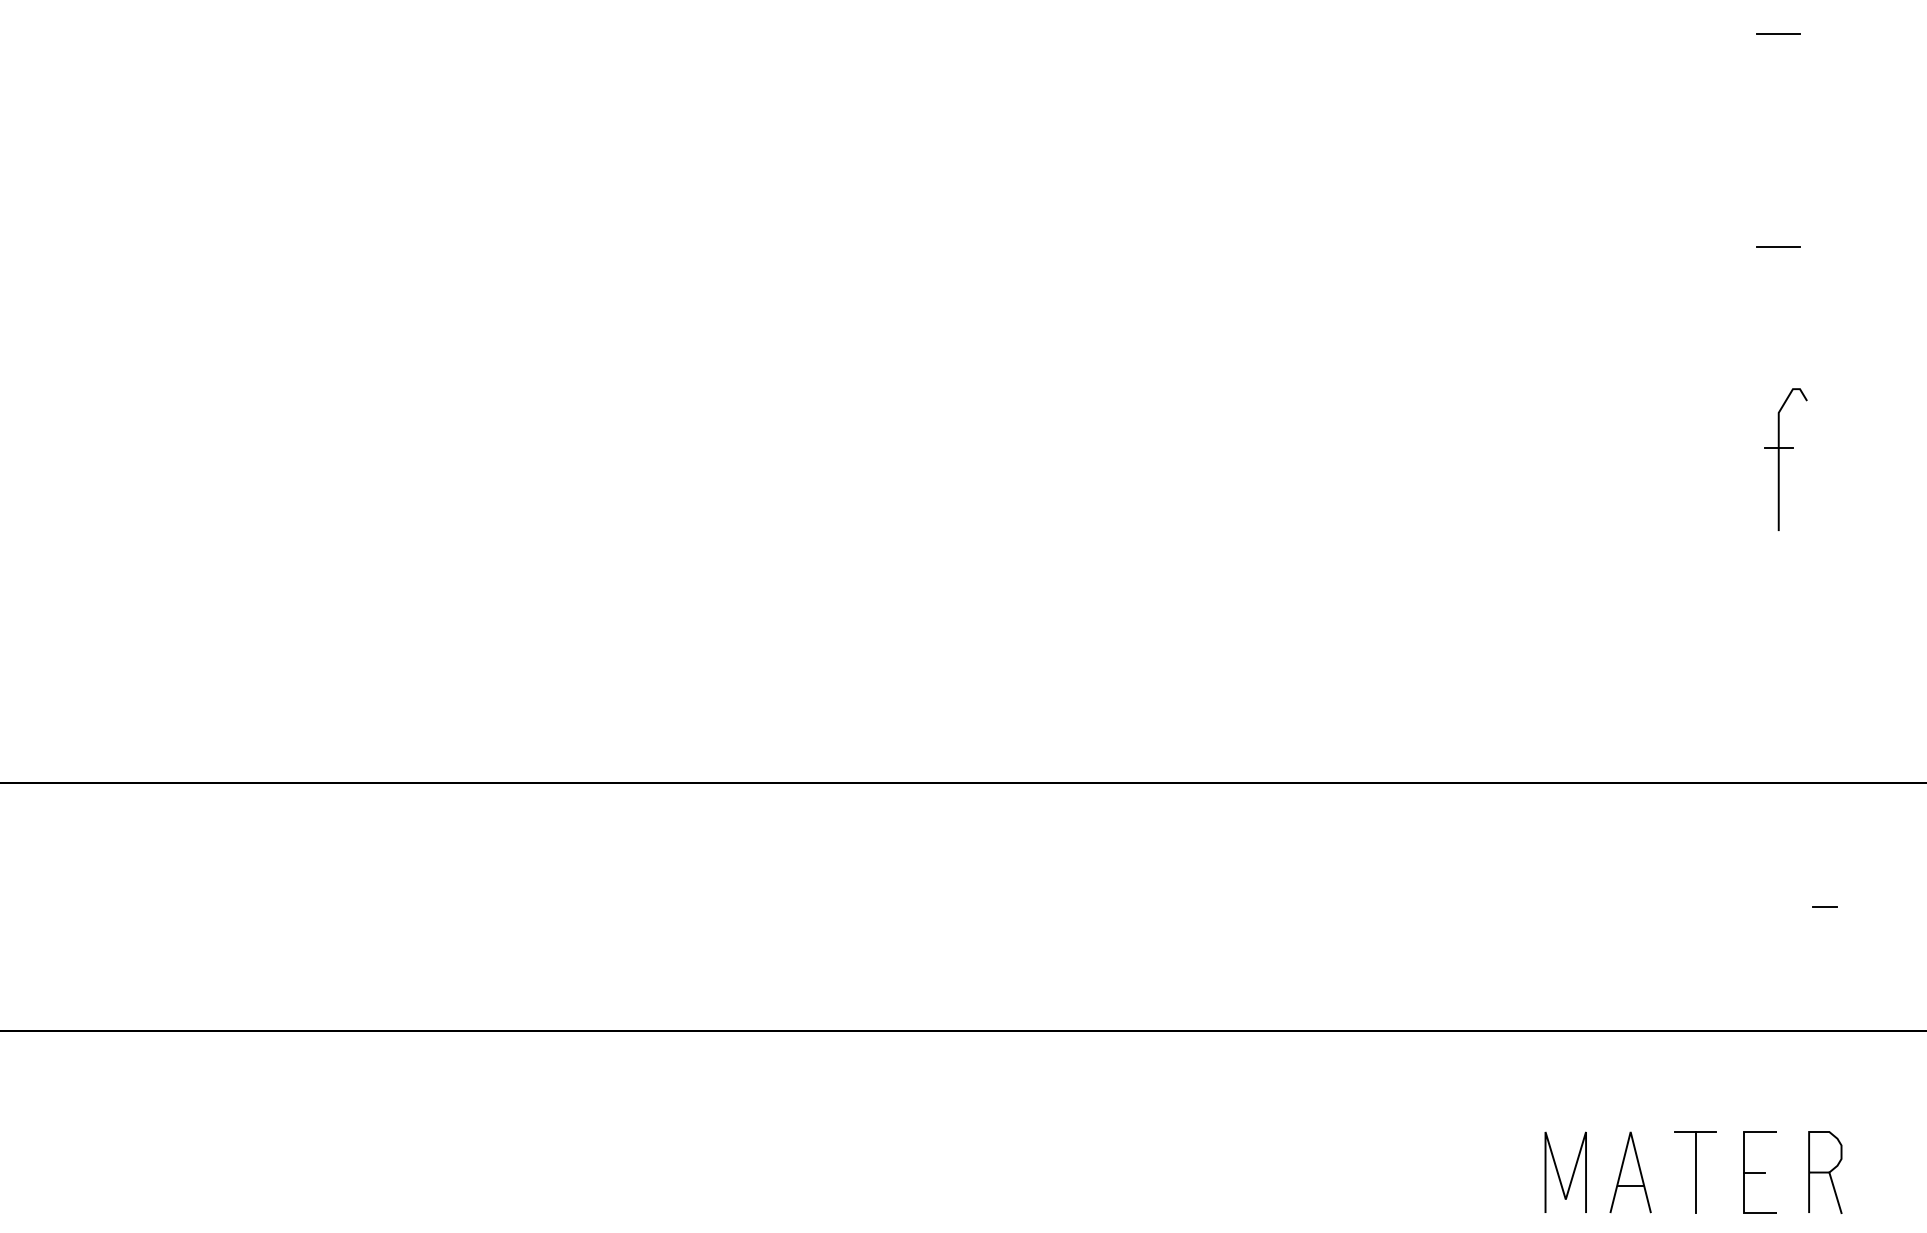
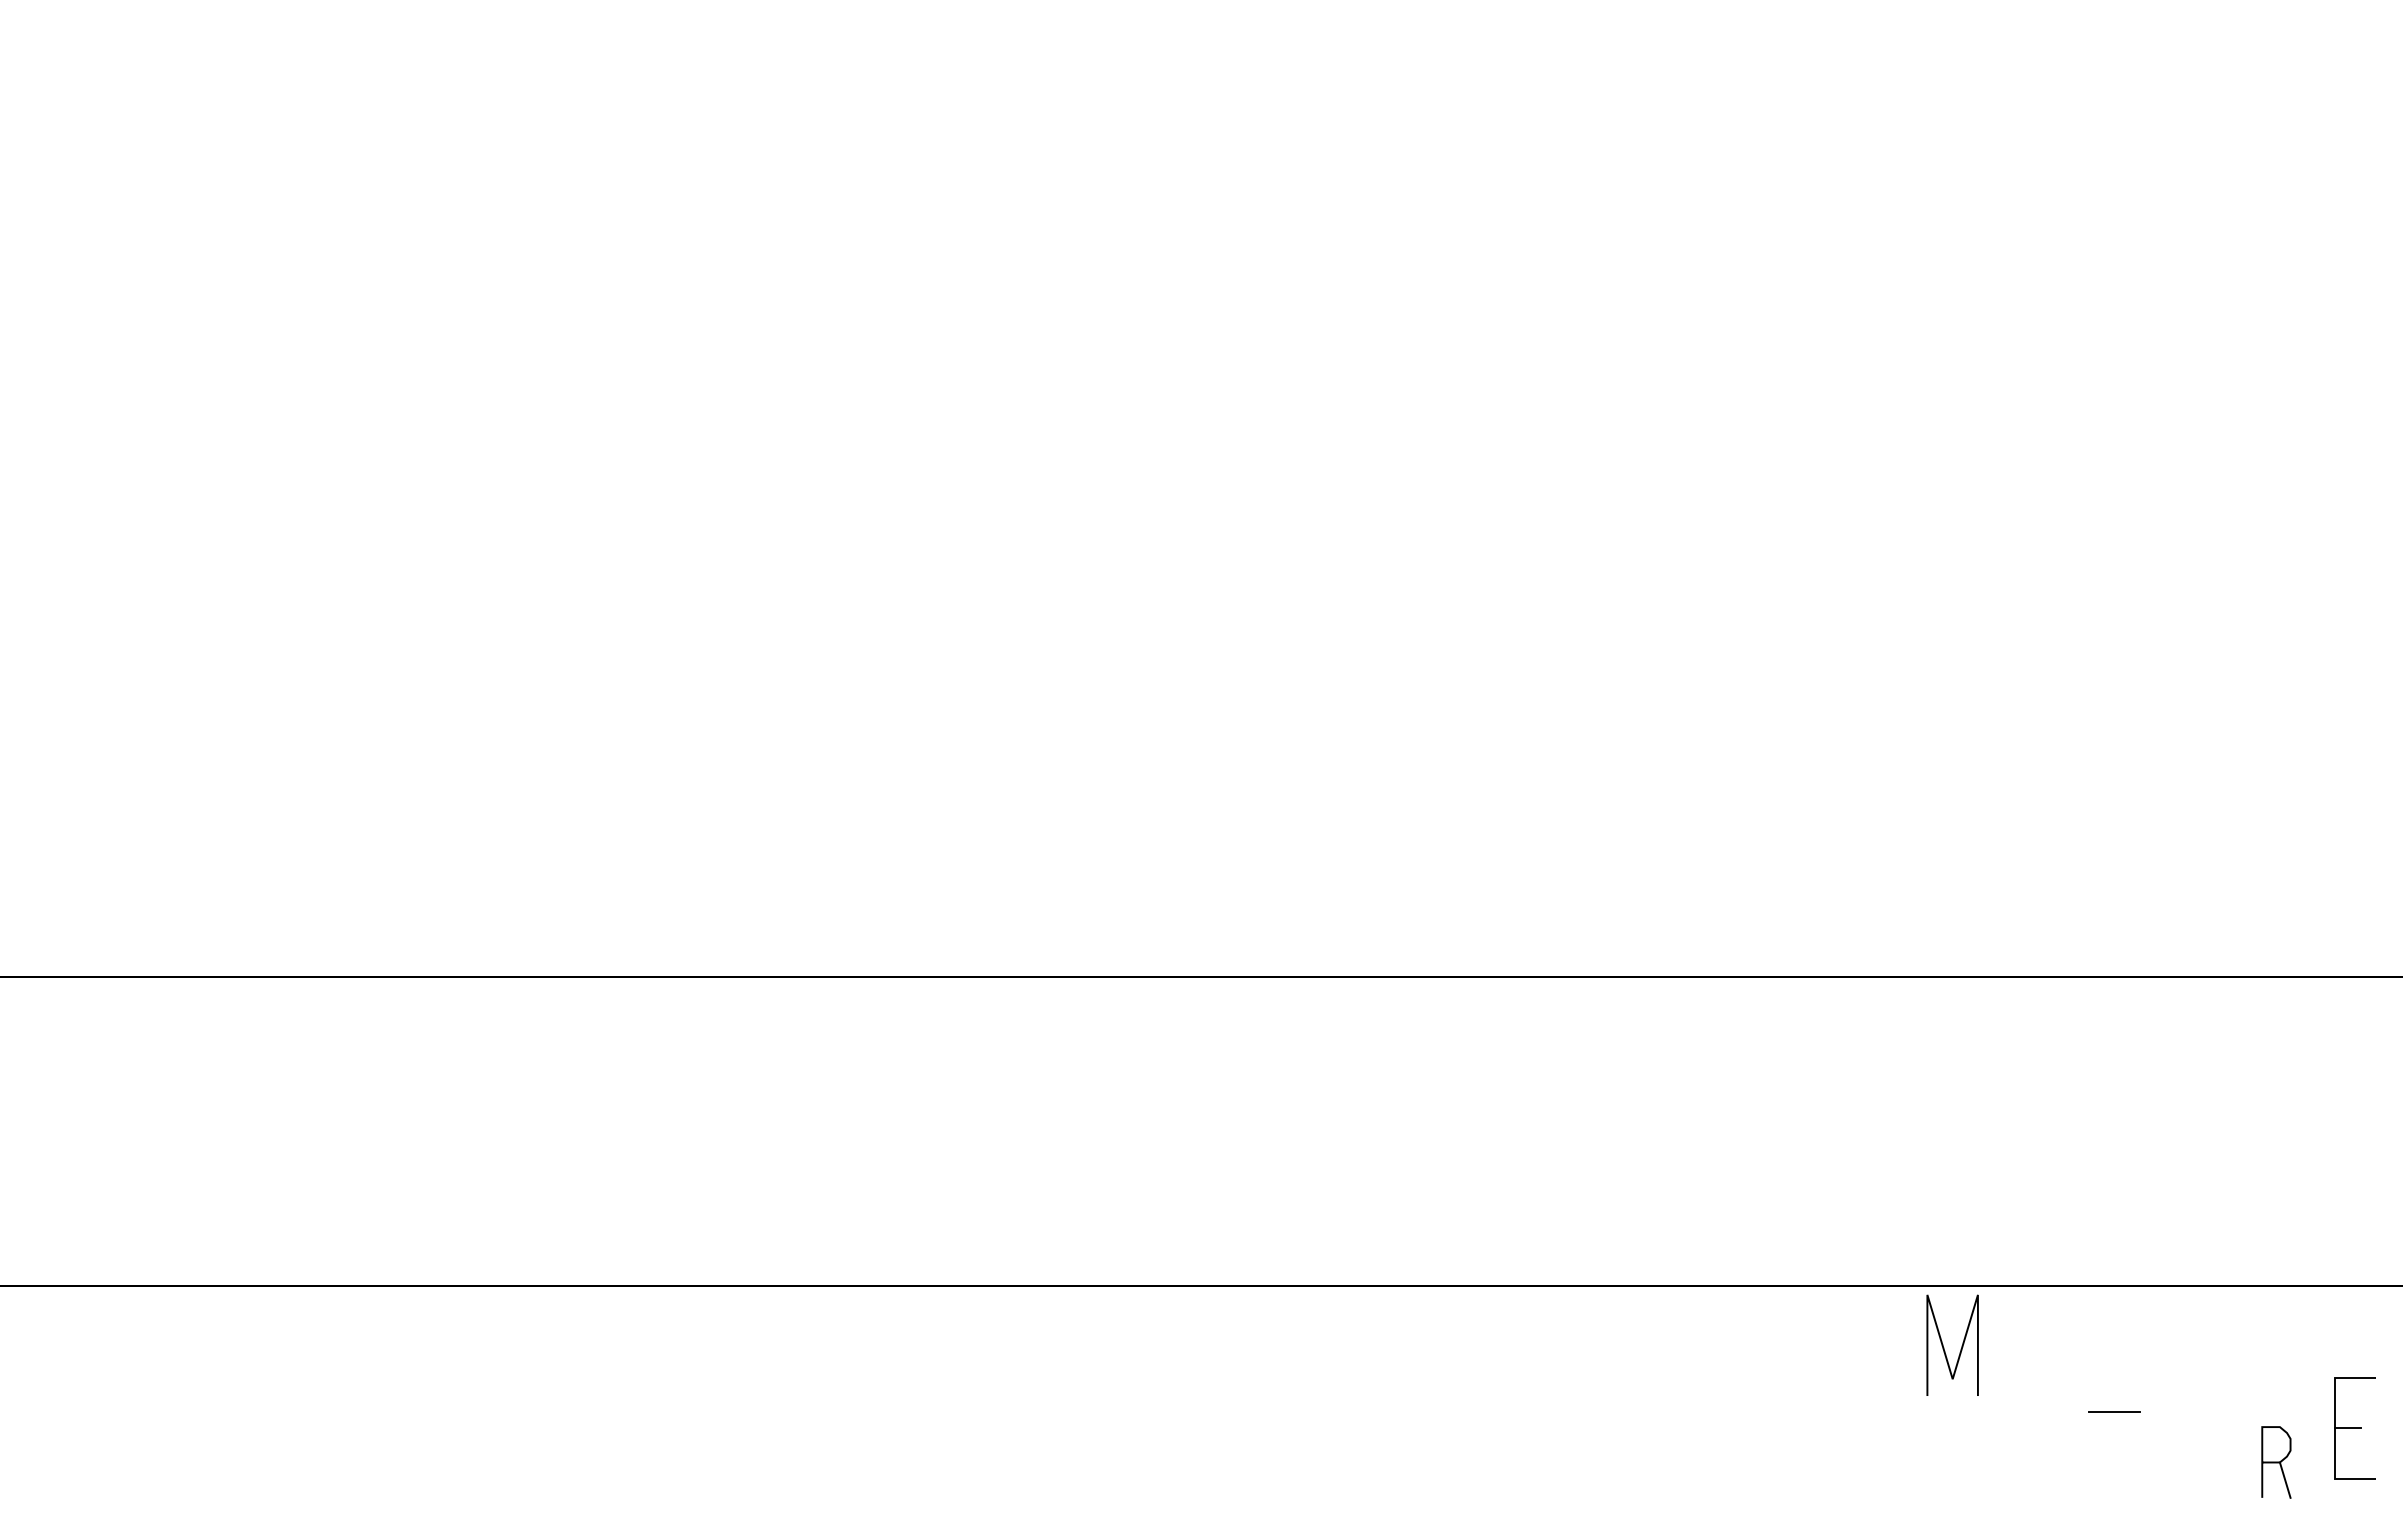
line: (1778, 33) -> (2217, 42), removed
line: (1778, 247) -> (2217, 308), removed
part: (1779, 459) -> (2219, 573), removed
line: (1825, 907) -> (2276, 1131), removed
part: (1630, 1172) -> (2033, 1462), removed
line: (1695, 1172) -> (2114, 1462), removed
part: (1759, 1172) -> (2354, 1428), moved
part: (1825, 1172) -> (2276, 1462), size x0.7
line: (1559, 1174) -> (1944, 1347), moved

